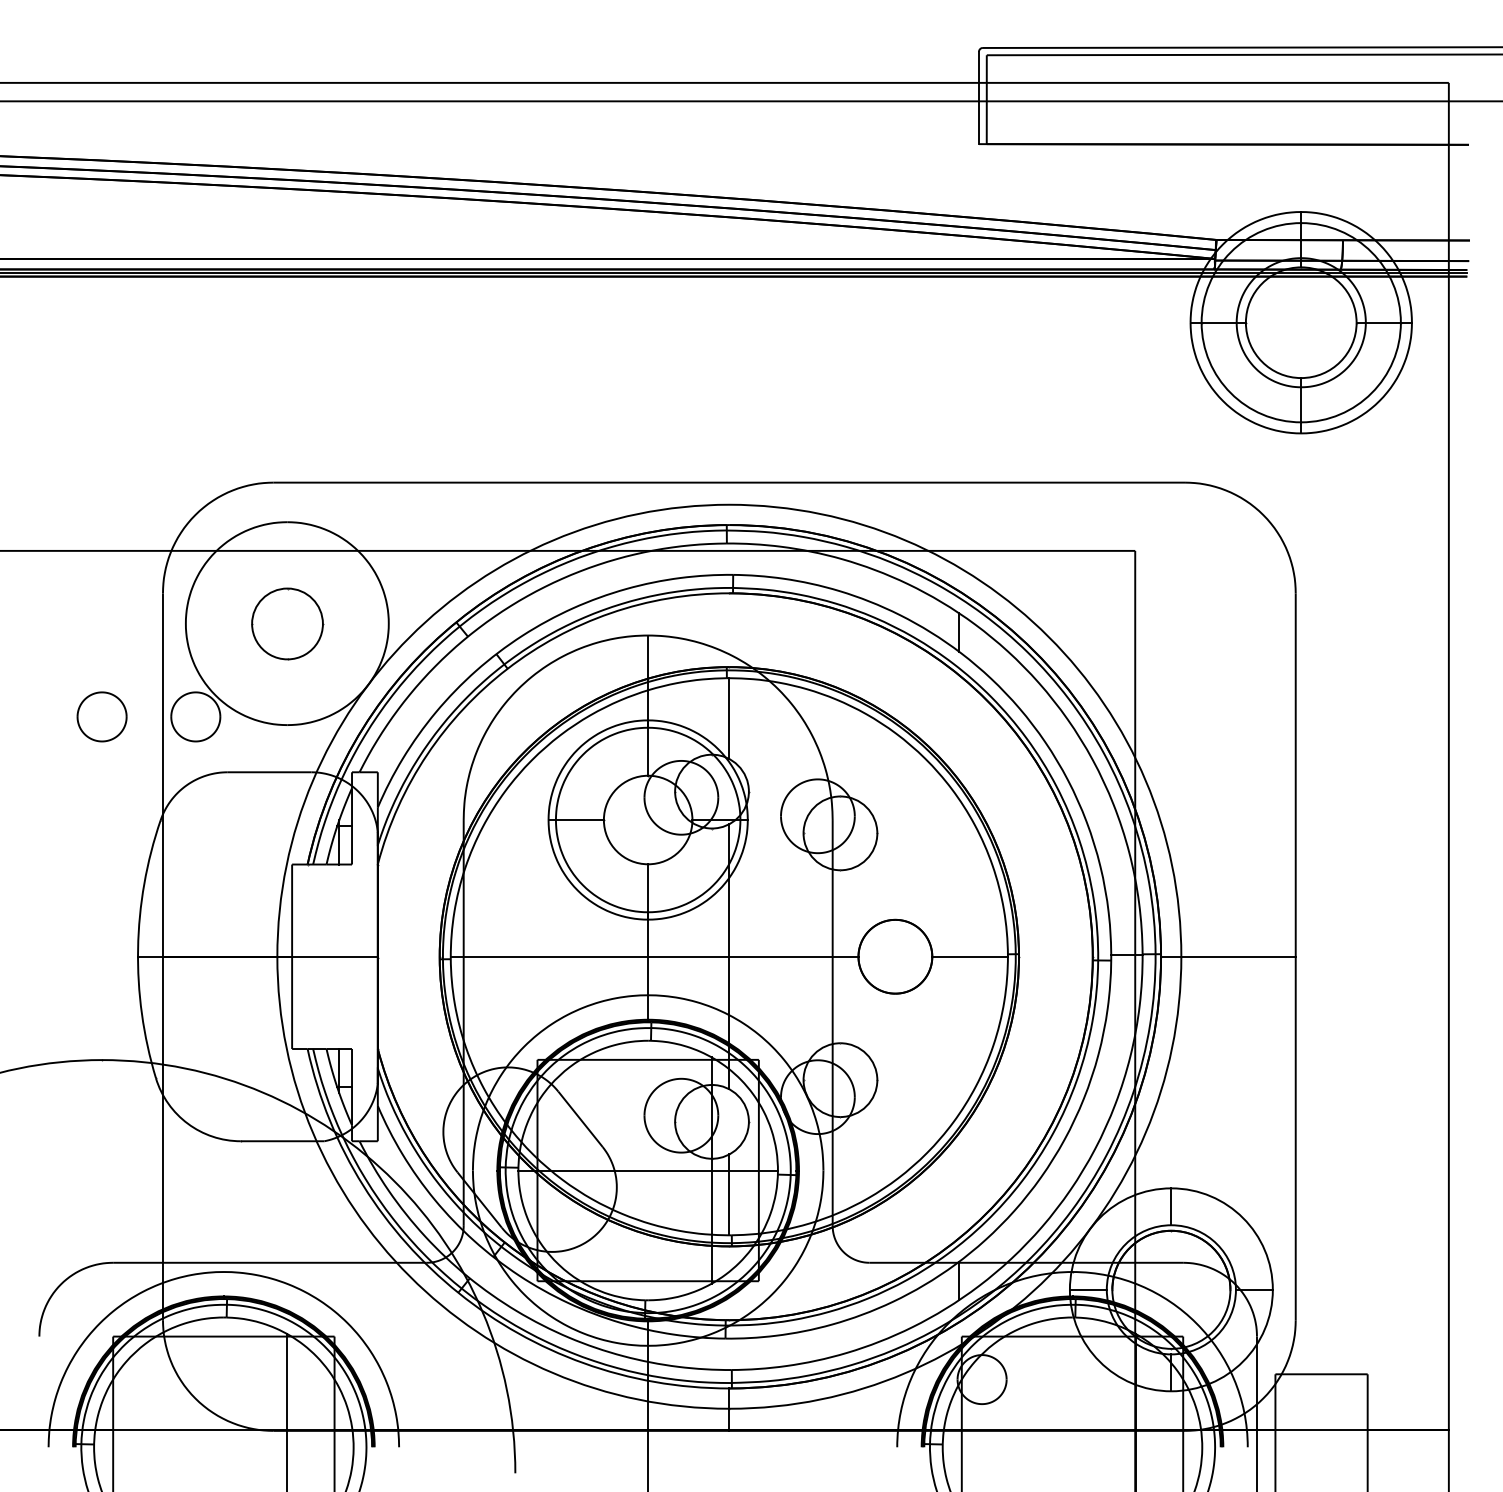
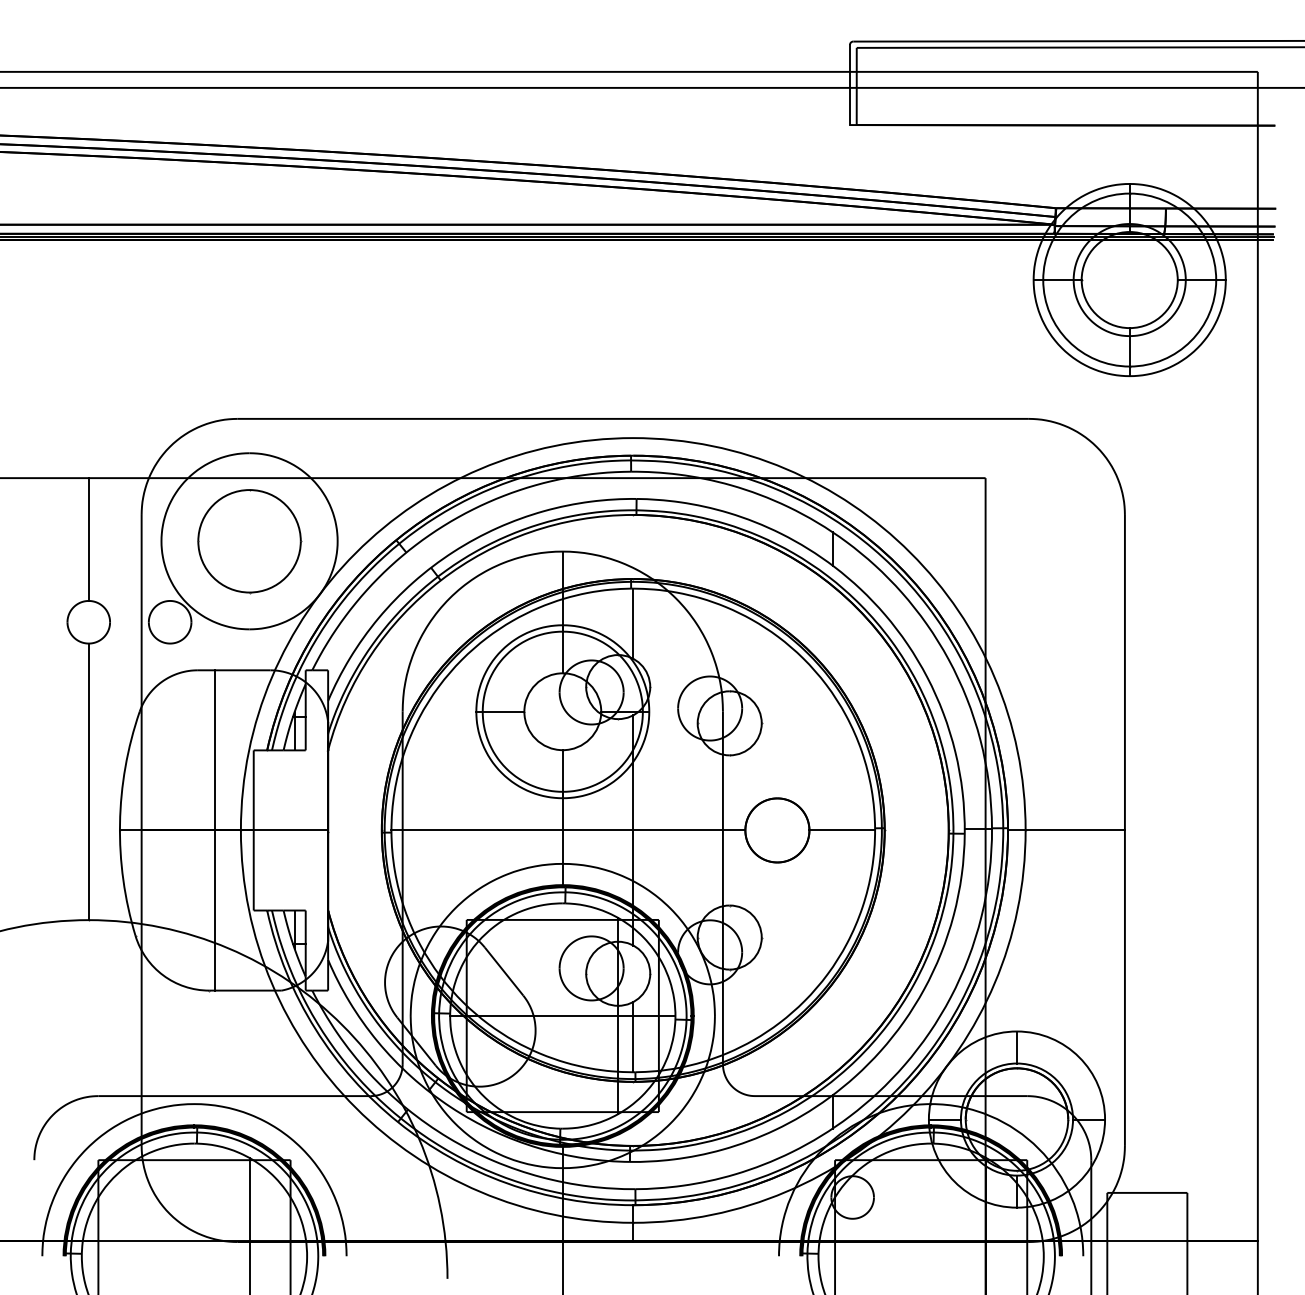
line: (101, 621) -> (88, 539), added
part: (287, 623) -> (249, 541), size x1.67
line: (101, 900) -> (88, 781), added
line: (246, 956) -> (214, 830), added

